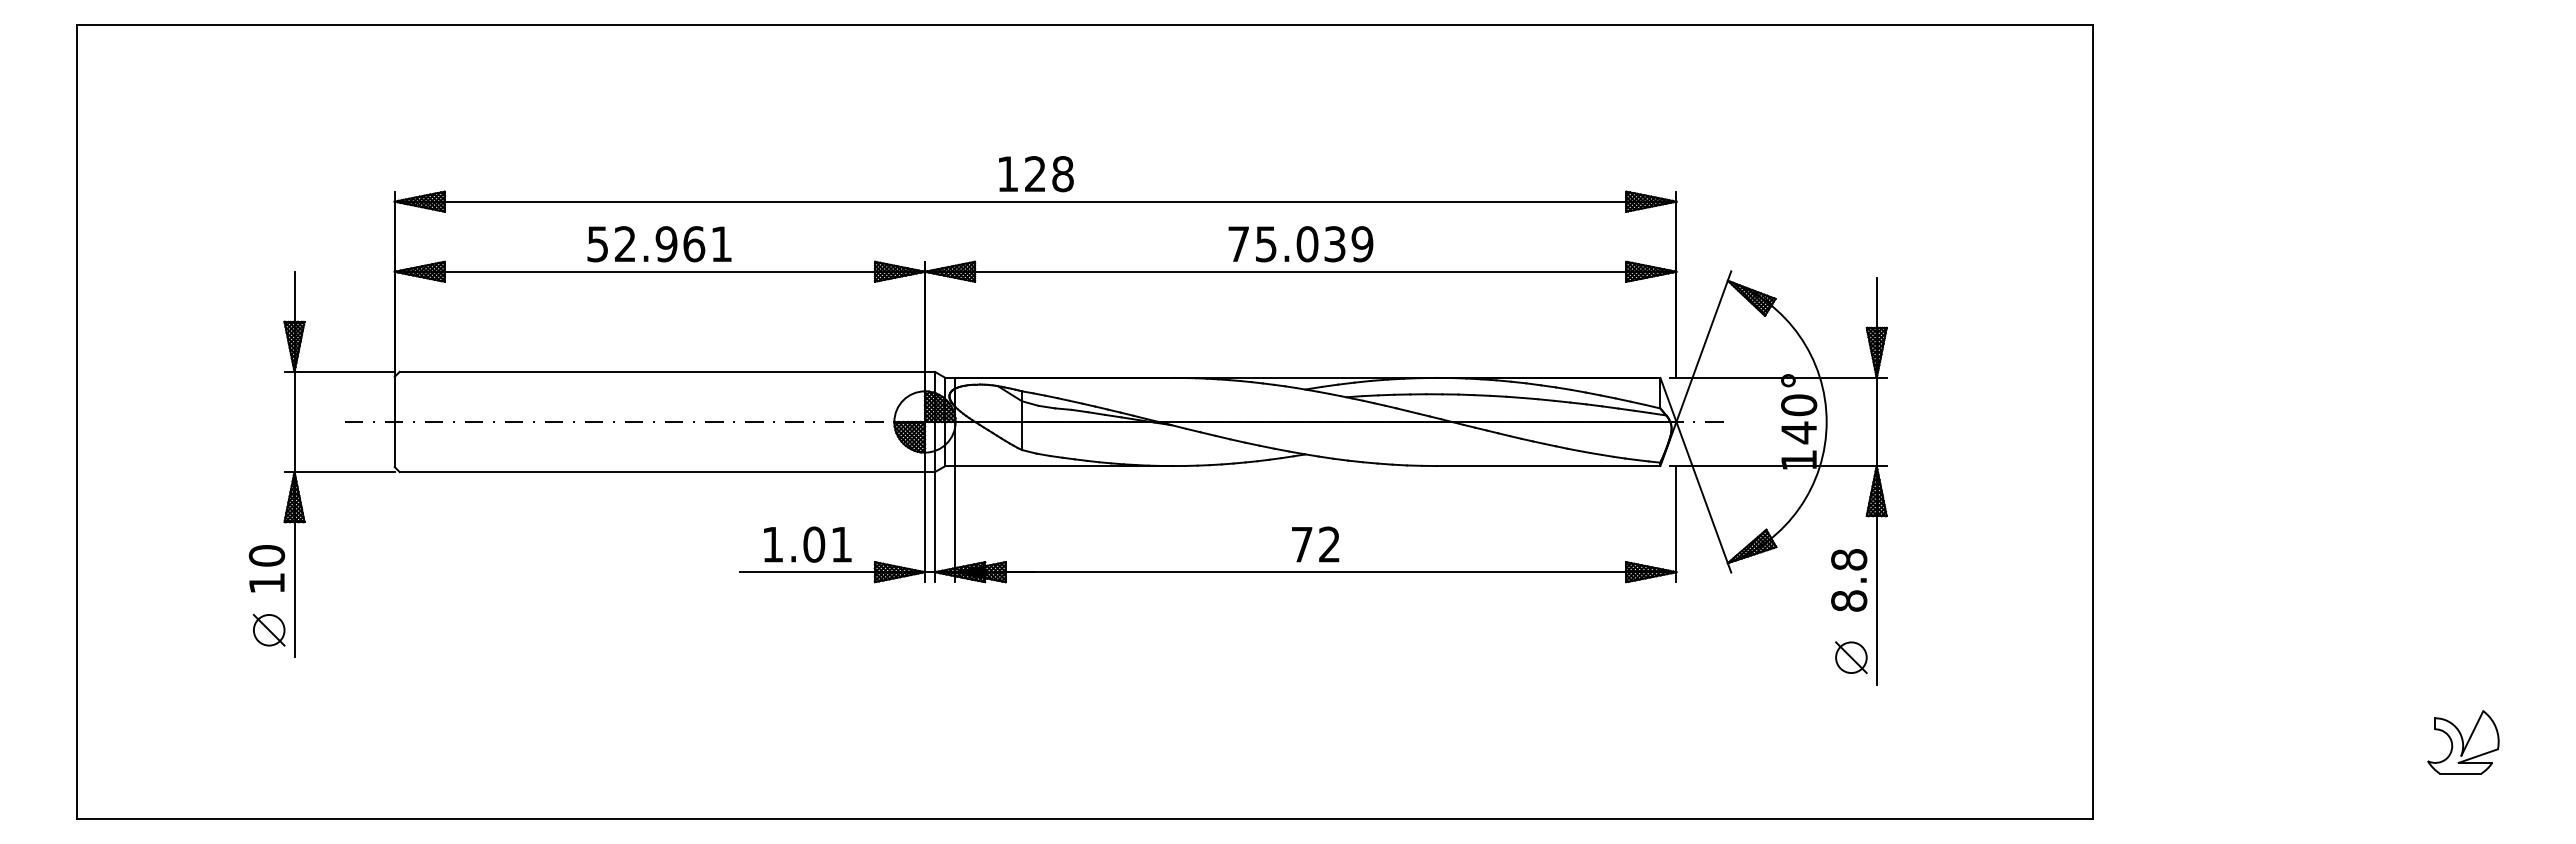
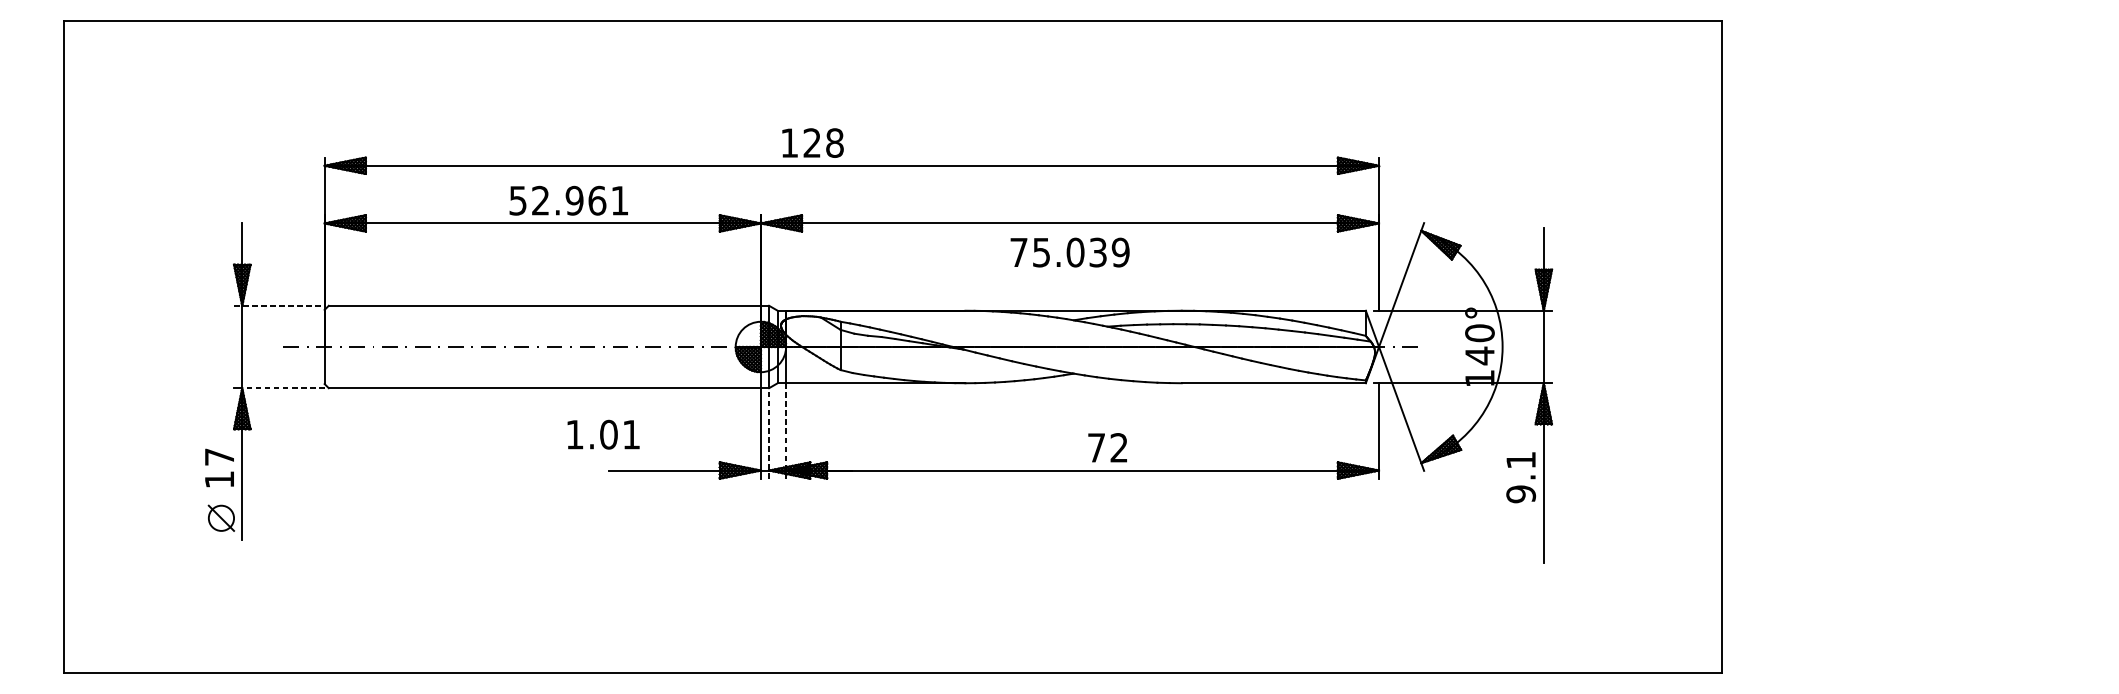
text: (1036, 174) -> (813, 143), moved
text: (659, 244) -> (568, 200), moved
text: (1300, 244) -> (1069, 252), moved
line: (340, 371) -> (280, 305), solid -> dashed
line: (344, 472) -> (283, 388), solid -> dashed
line: (955, 524) -> (785, 431), solid -> dashed
line: (935, 526) -> (769, 432), solid -> dashed
text: (807, 544) -> (603, 434), moved
text: (1315, 544) -> (1107, 447), moved
text: (266, 555) -> (219, 456), 10 -> 17
text: (1849, 580) -> (1521, 477), 8.8 -> 9.1
part: (1851, 657) -> (1523, 540), removed
part: (2463, 742) -> (2026, 610), removed

